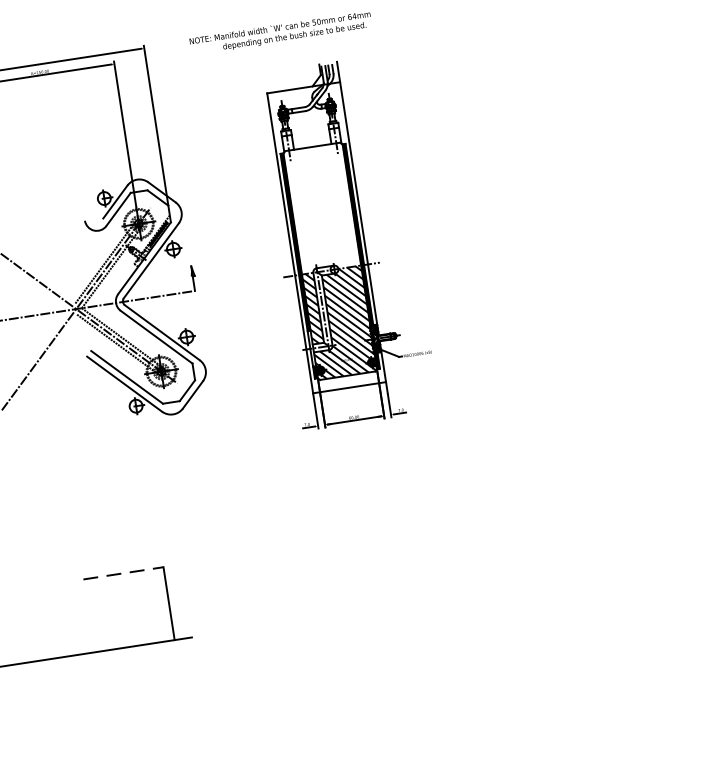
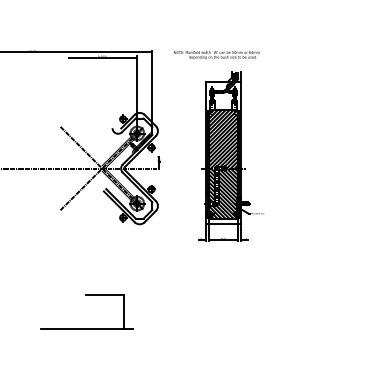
hatch: (322, 208) -> (223, 139), added
line: (123, 573) -> (105, 294), dashed -> solid

